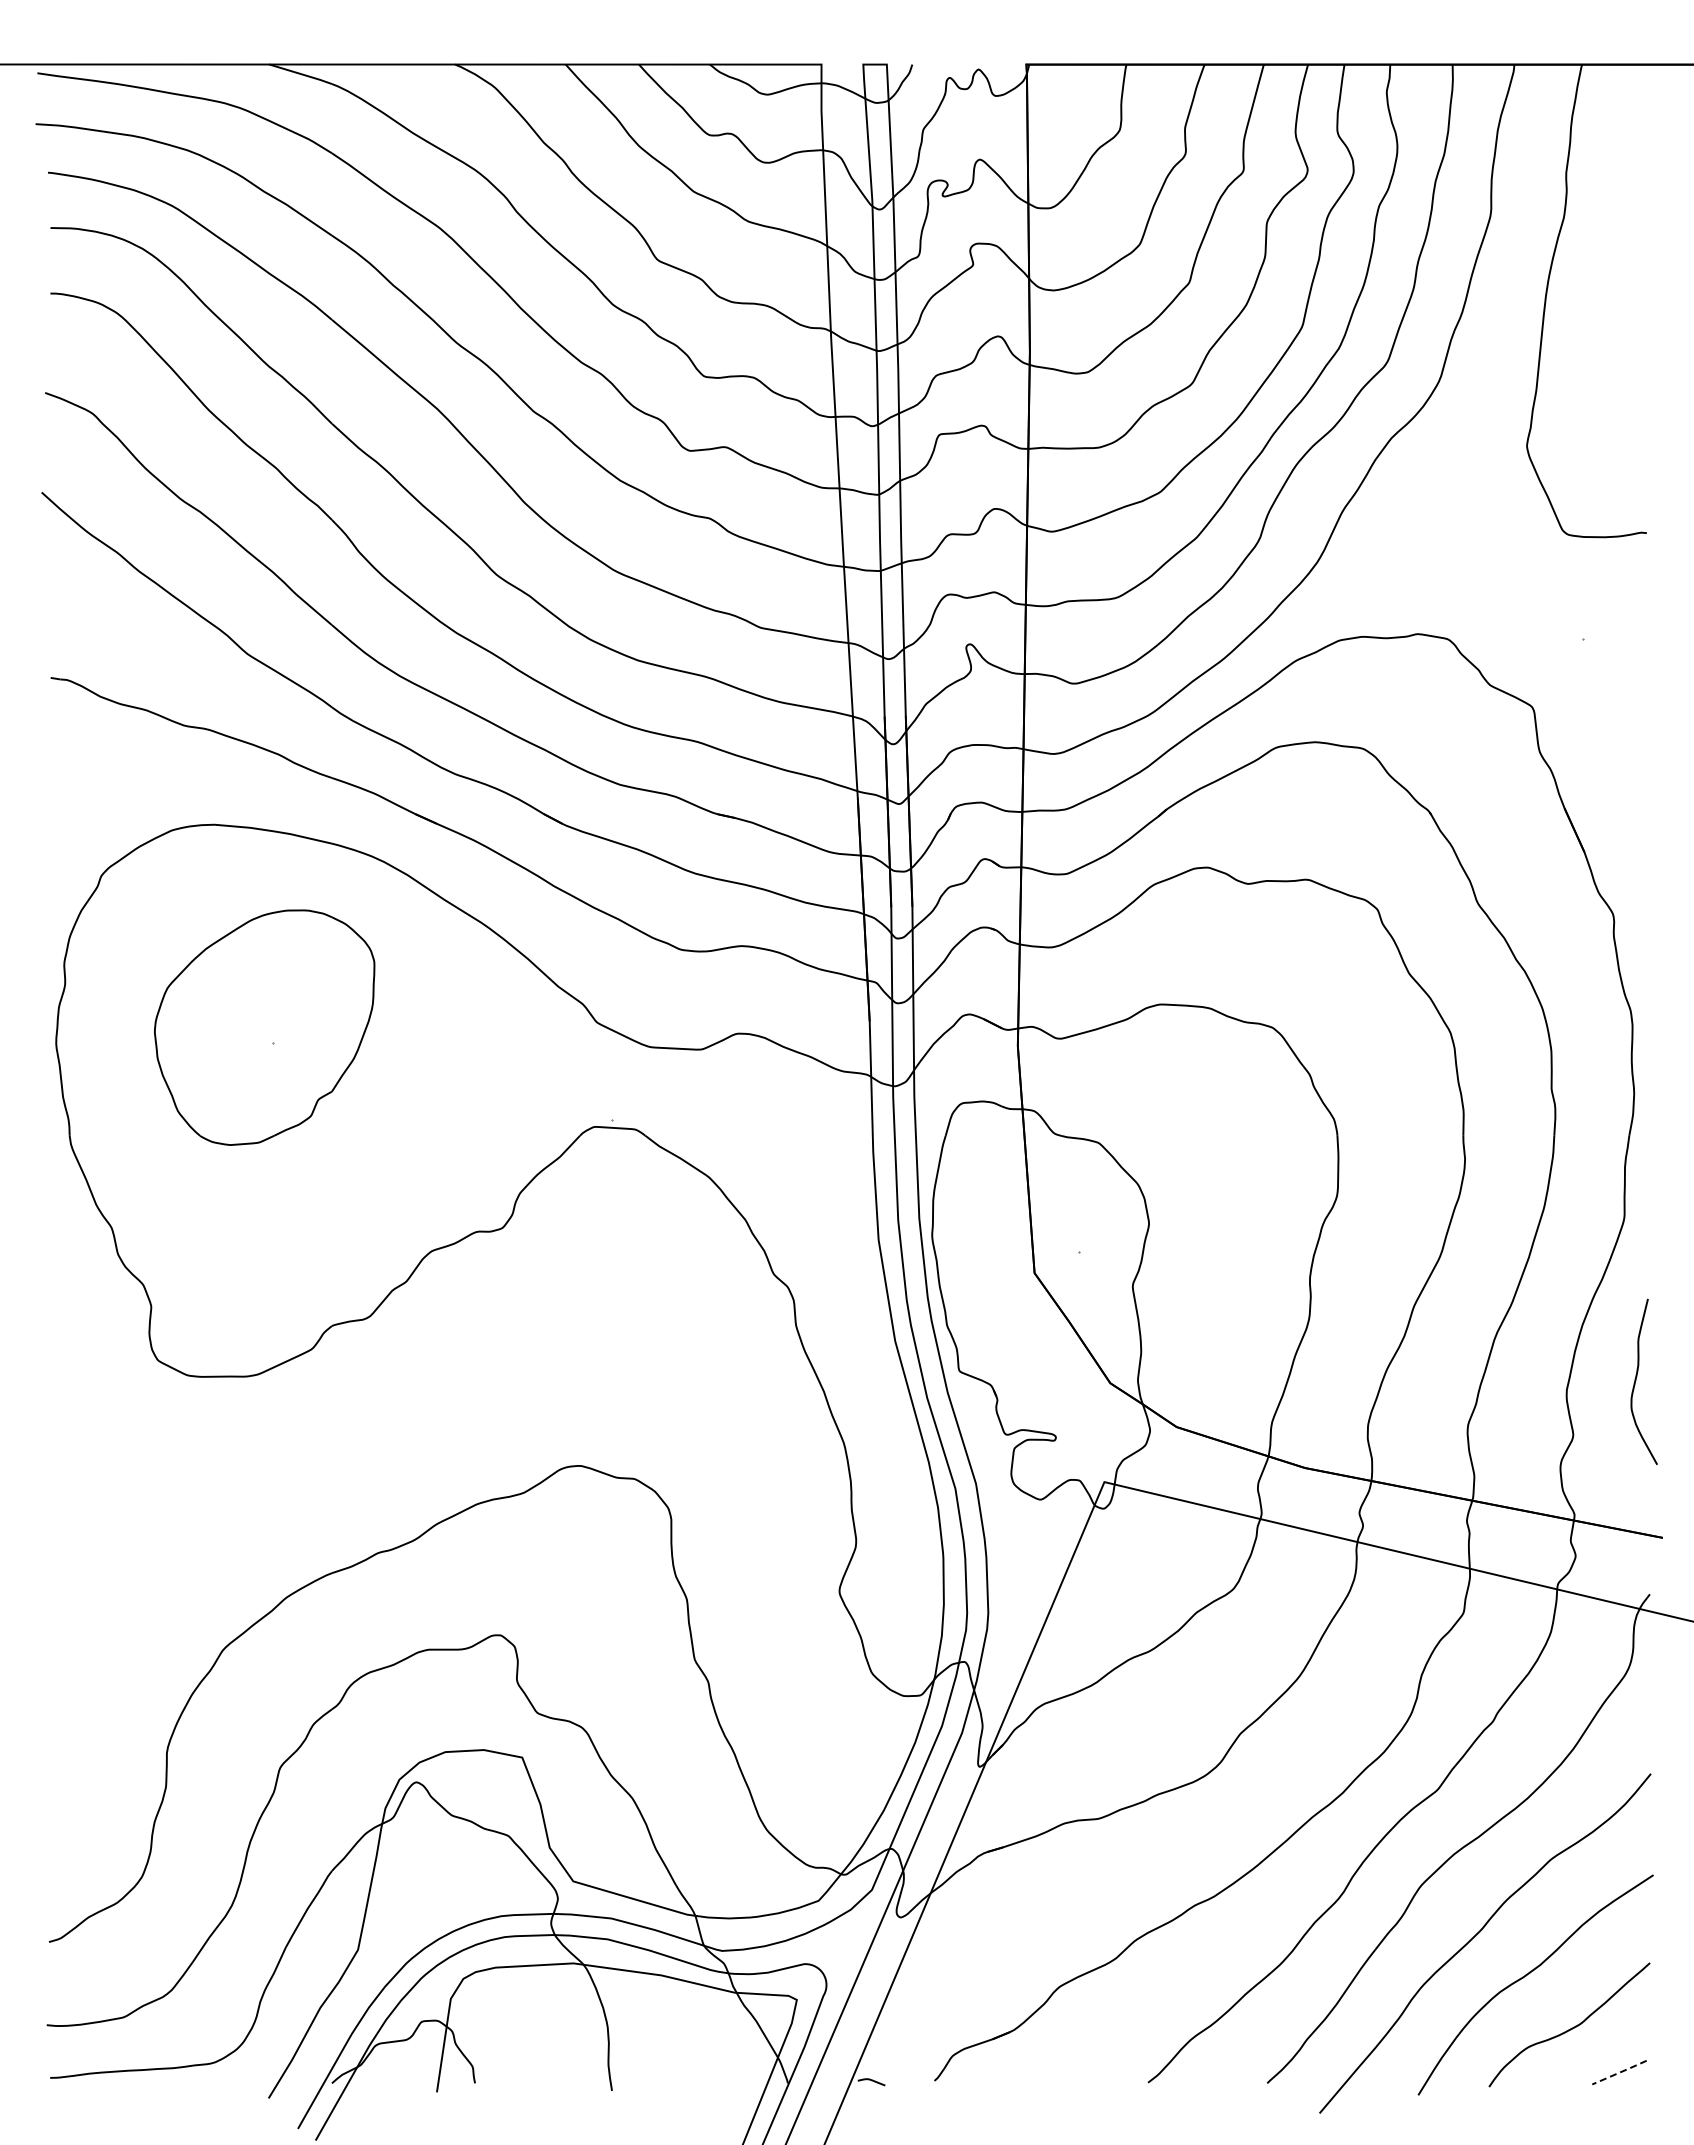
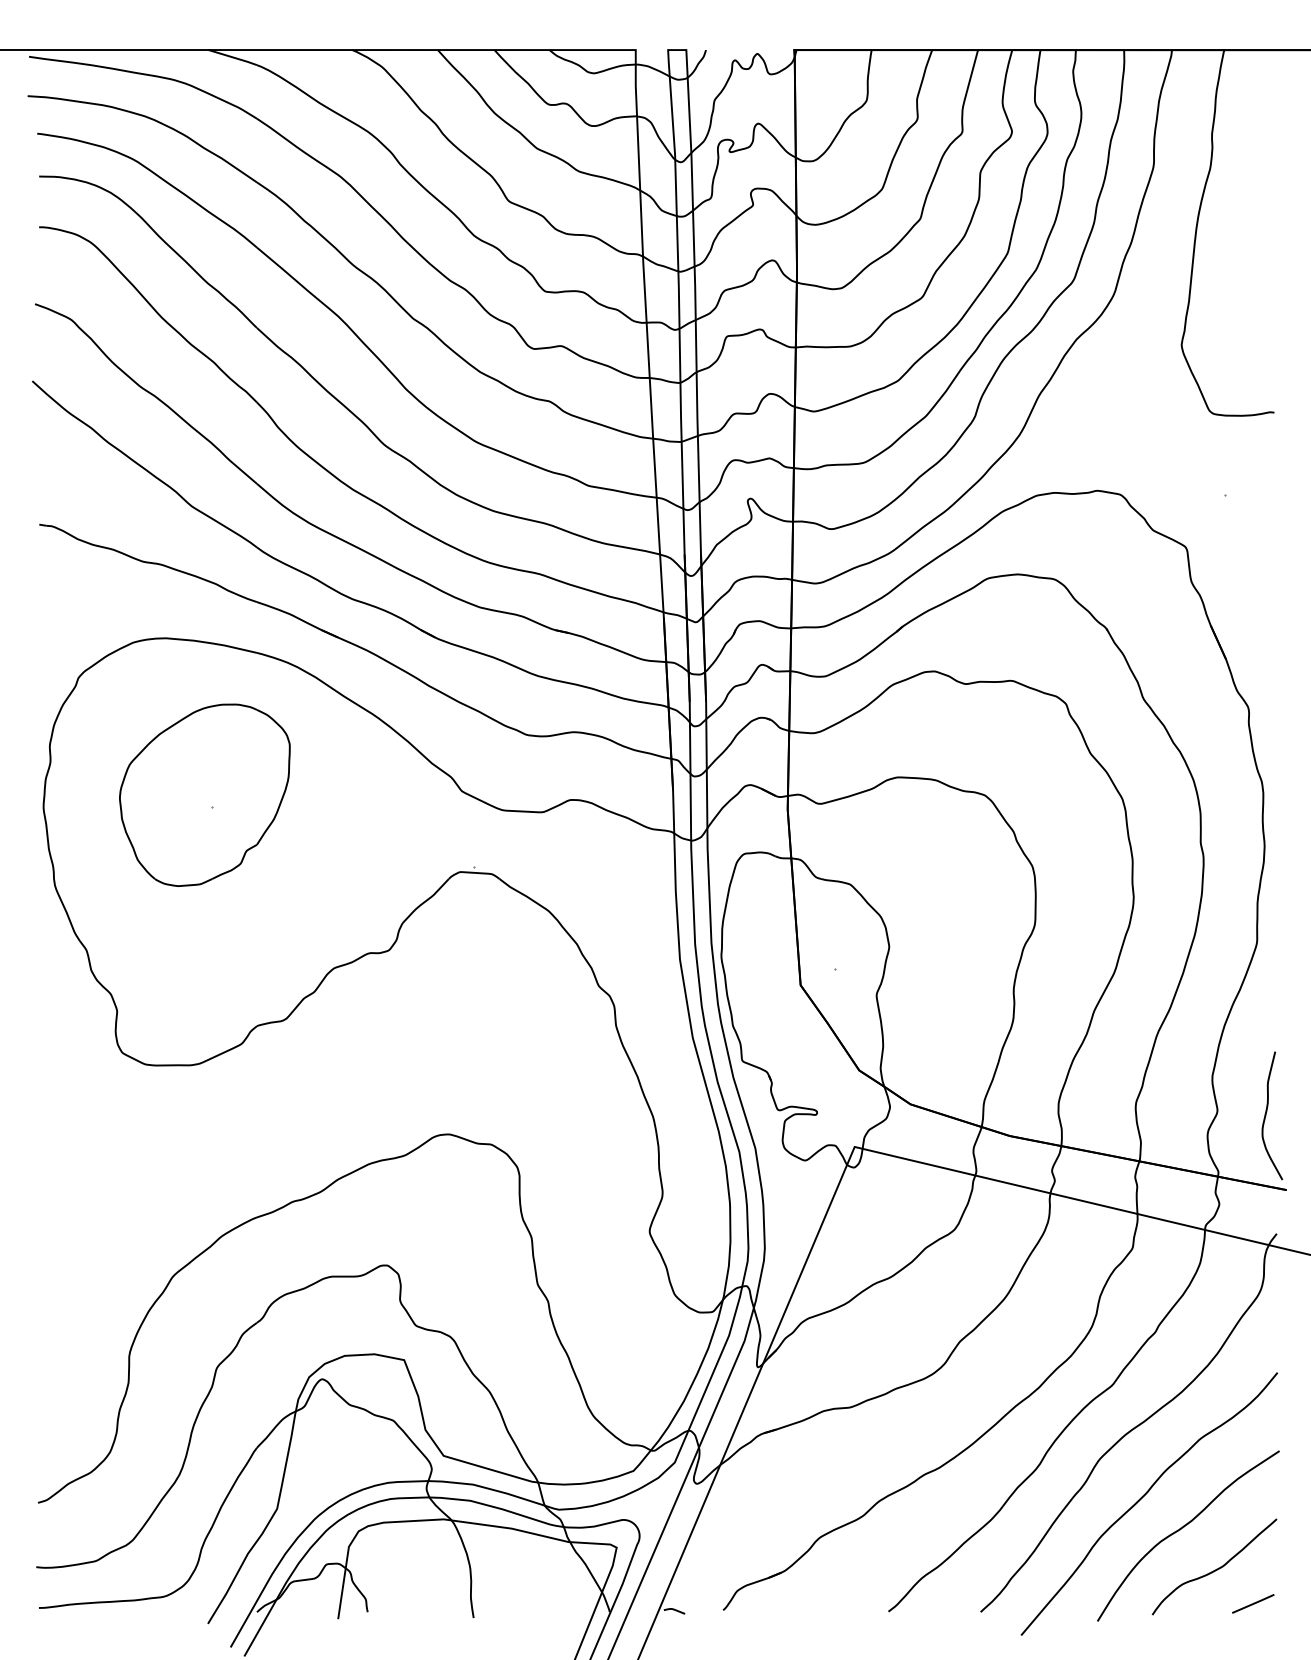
curve: (1636, 1381) -> (1266, 1115), moved
line: (1620, 2072) -> (1254, 1603), dashed -> solid

